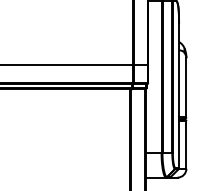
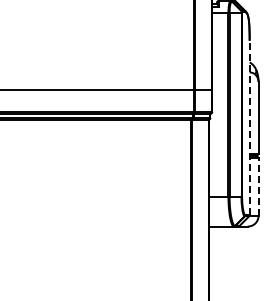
line: (178, 95) -> (249, 127), solid -> dashed
line: (186, 145) -> (258, 187), solid -> dashed

